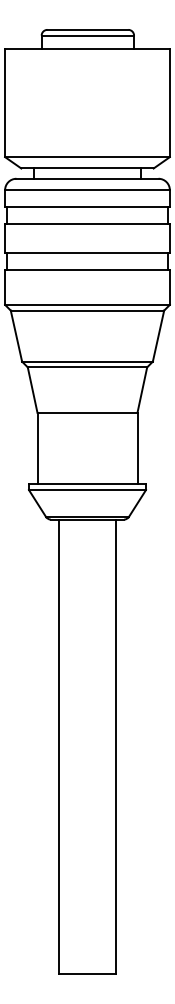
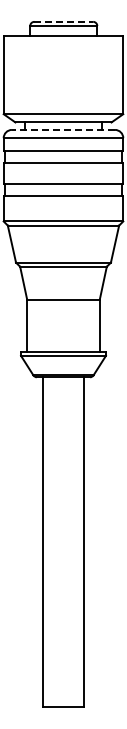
line: (88, 29) -> (64, 21), solid -> dashed
line: (87, 178) -> (63, 129), solid -> dashed

